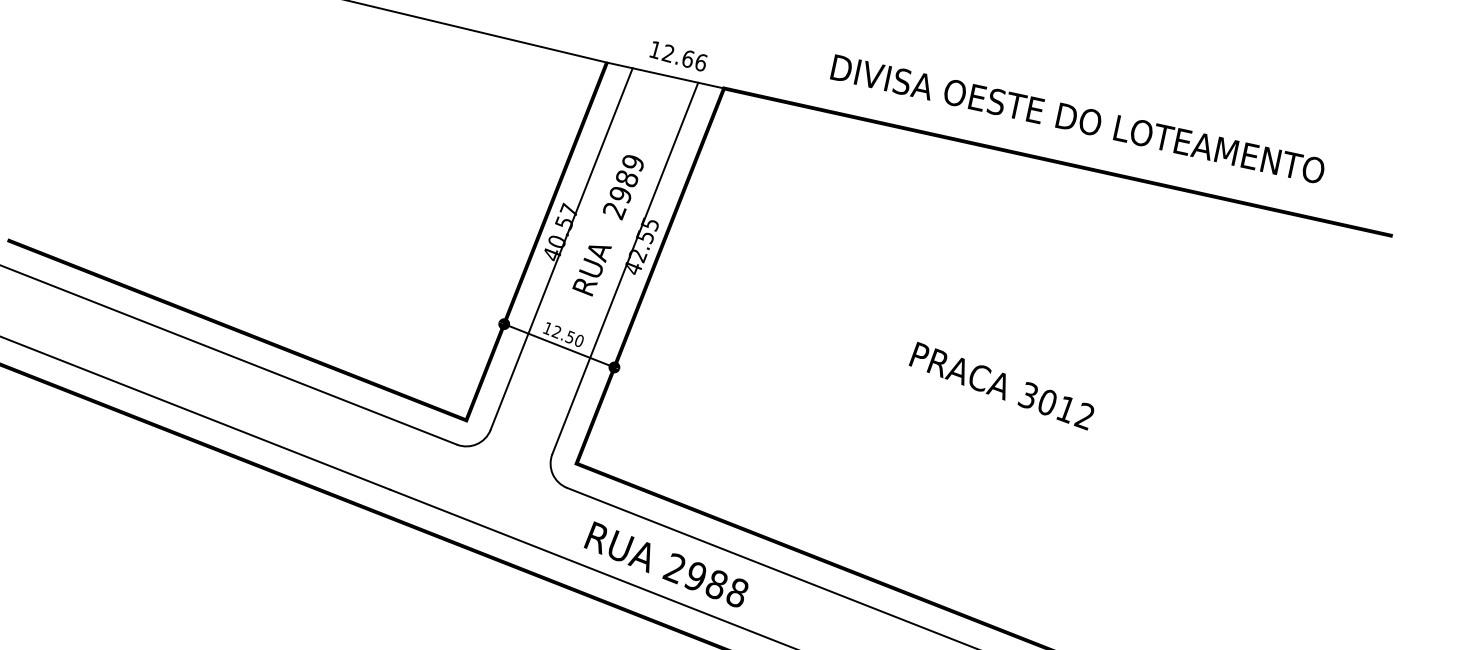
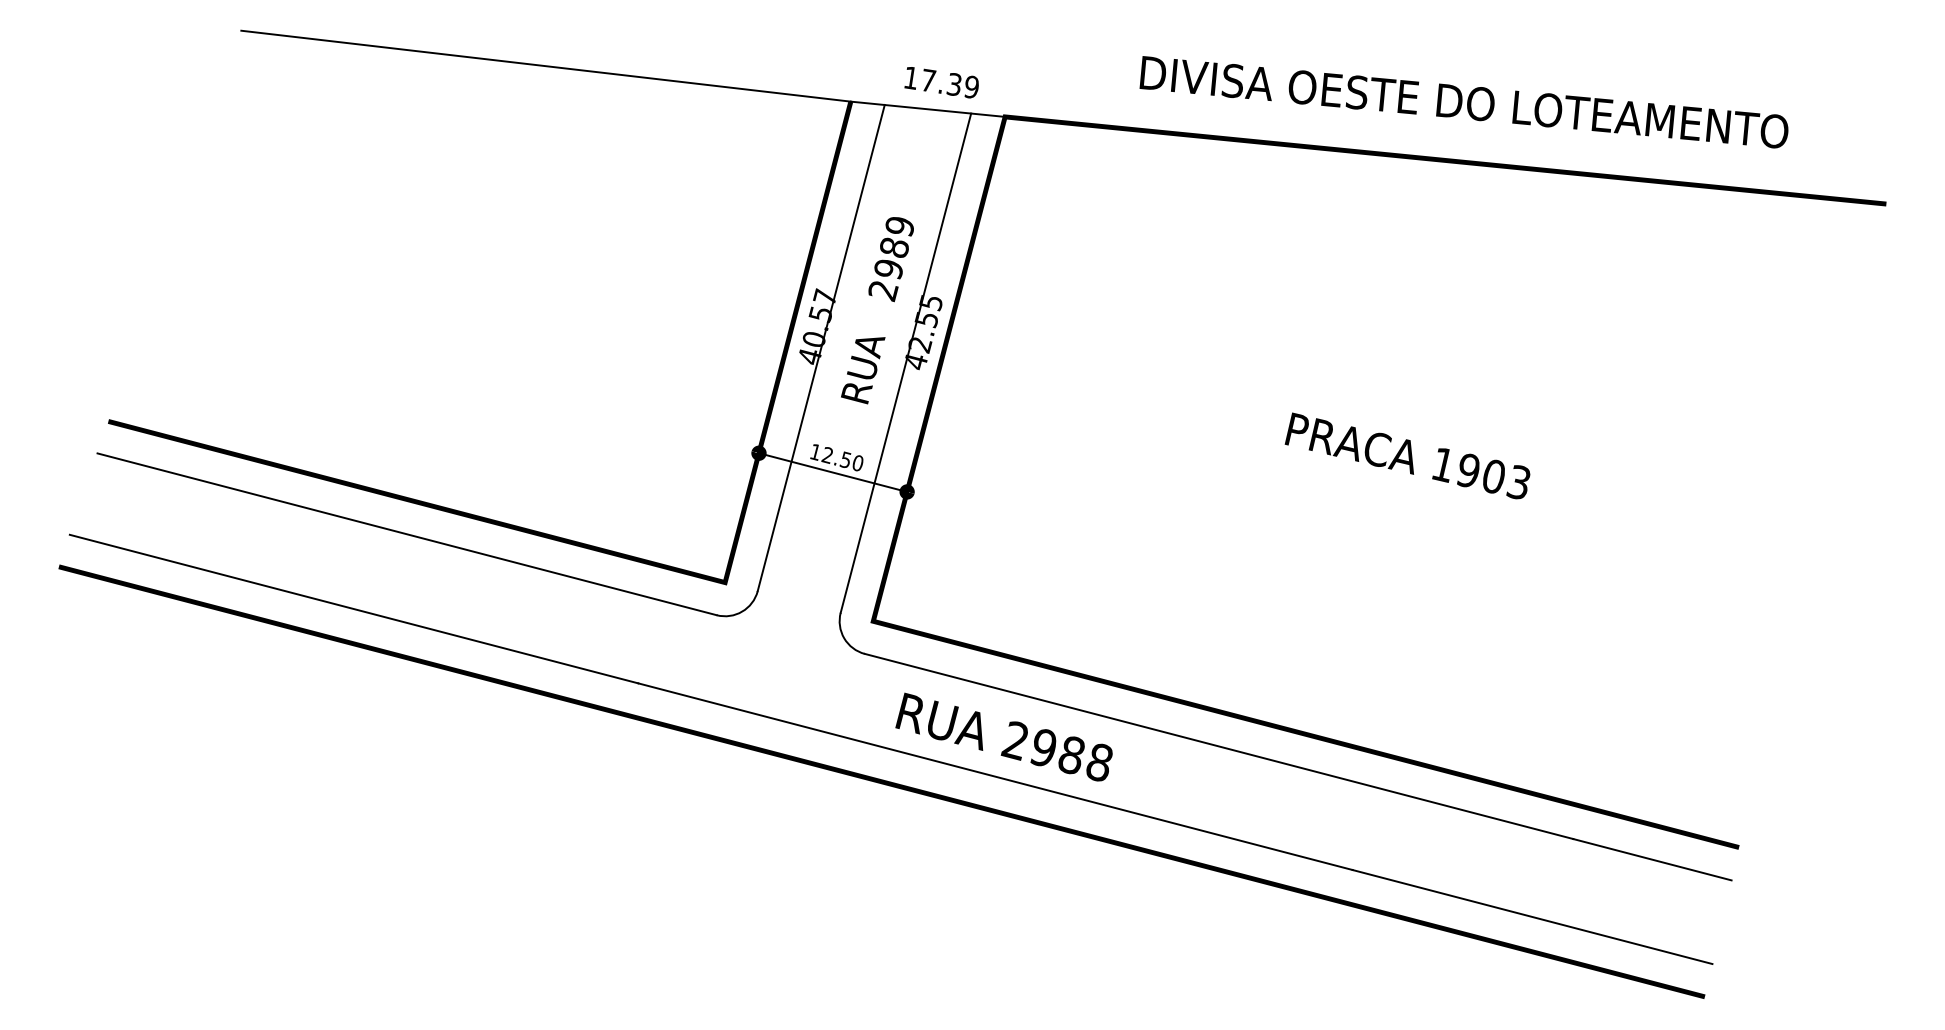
text: (684, 57) -> (949, 83), 12.66 -> 17.39
text: (1056, 405) -> (1480, 473), 3012 -> 1903

